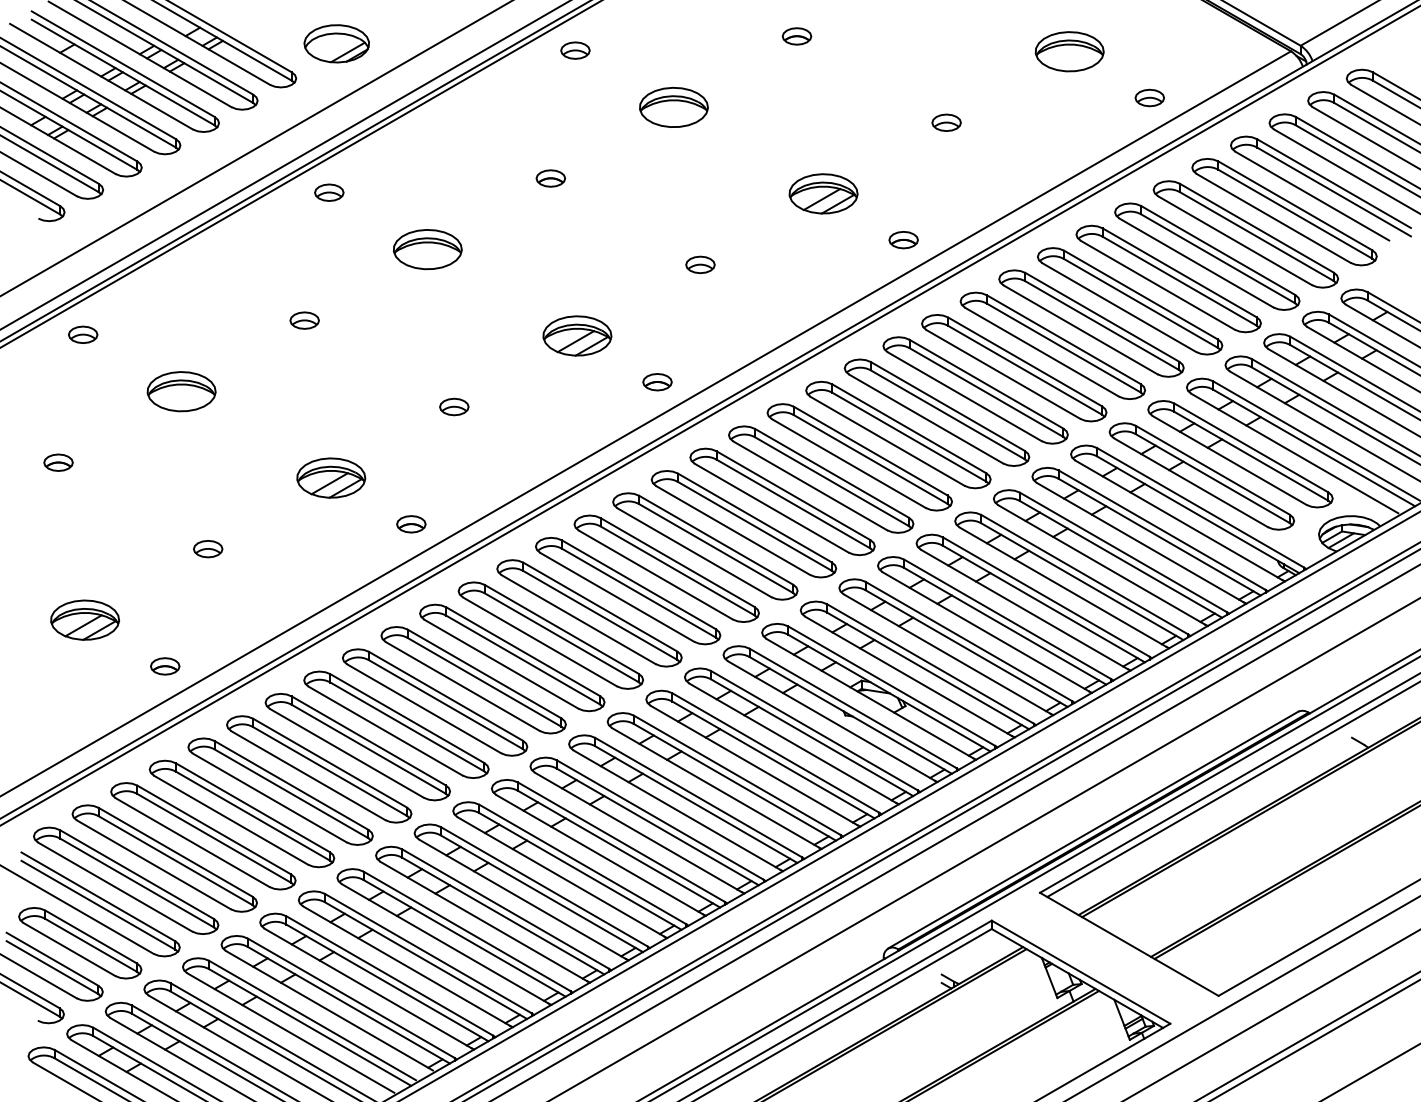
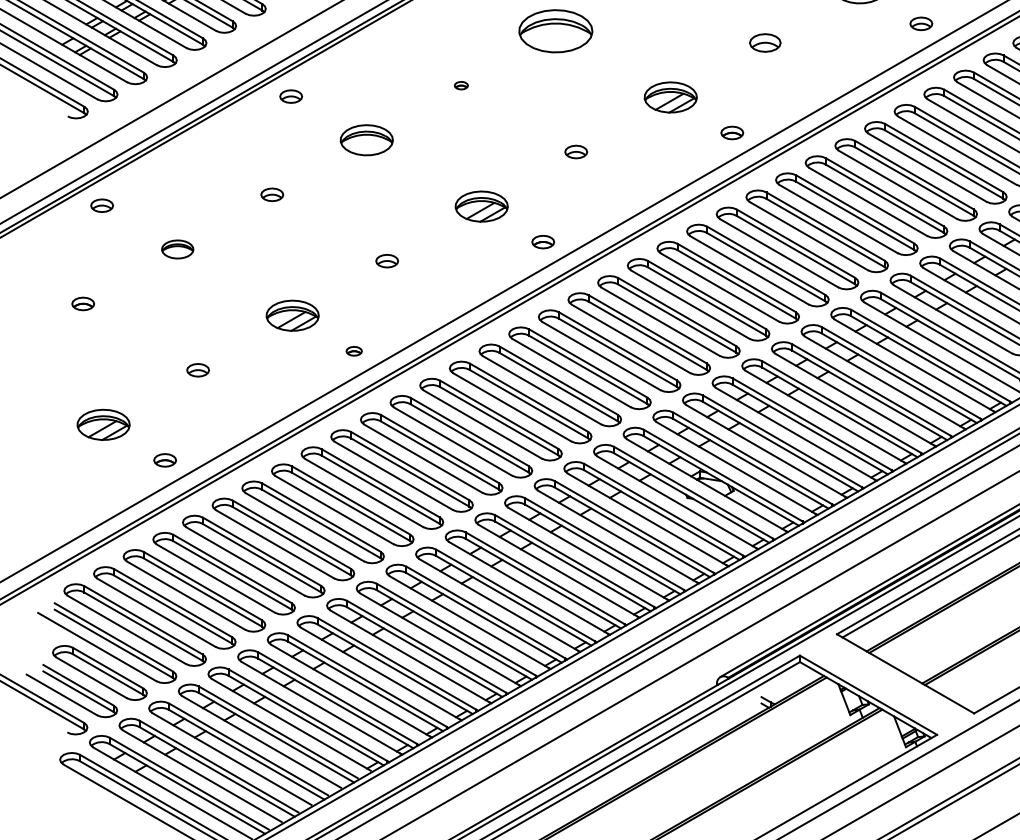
part: (673, 106) -> (555, 30), size x1.4
part: (946, 122) -> (765, 42), size x1.4
part: (550, 178) -> (461, 85), size x0.6
part: (181, 391) -> (177, 249), size x0.6
part: (411, 524) -> (354, 351), size x0.7

